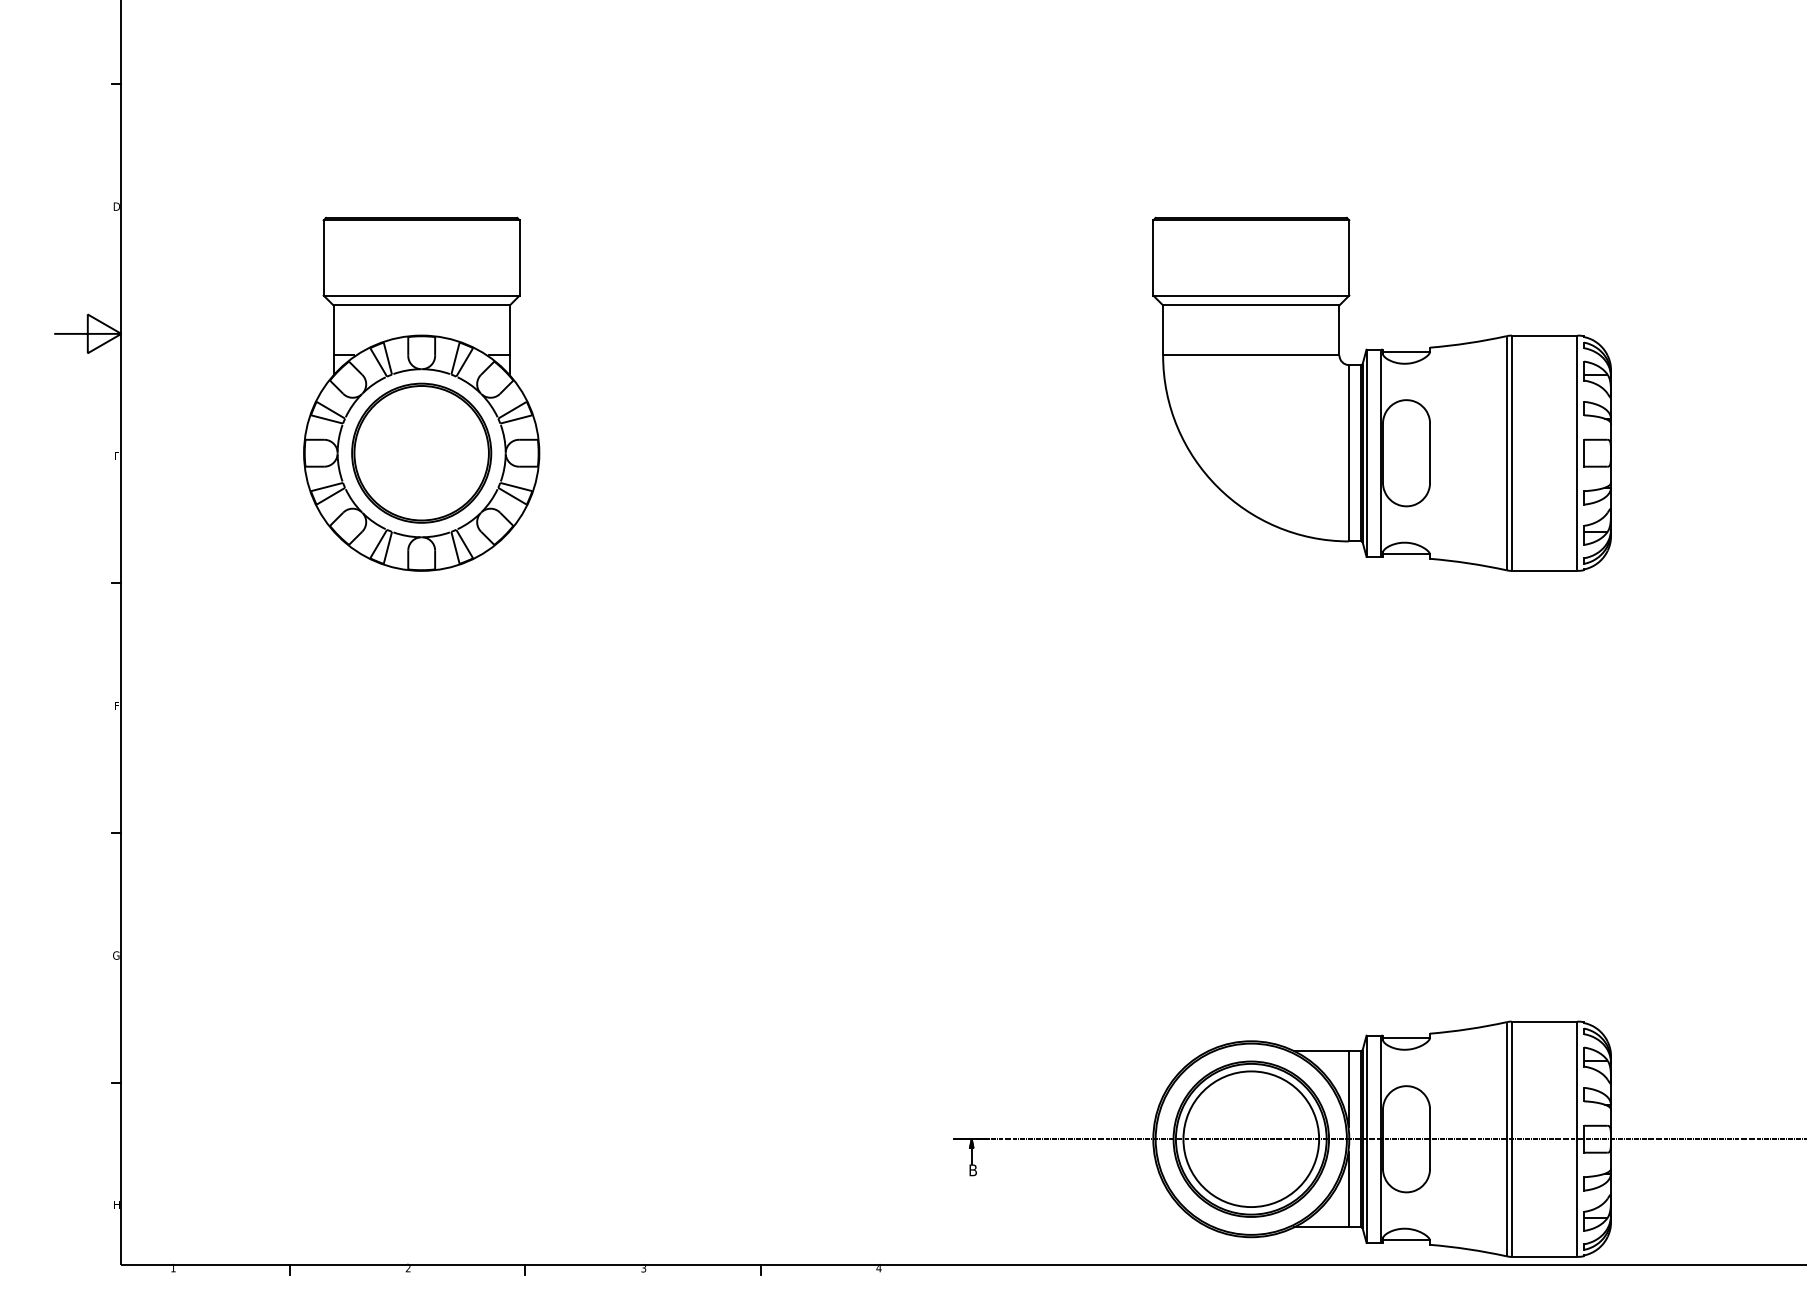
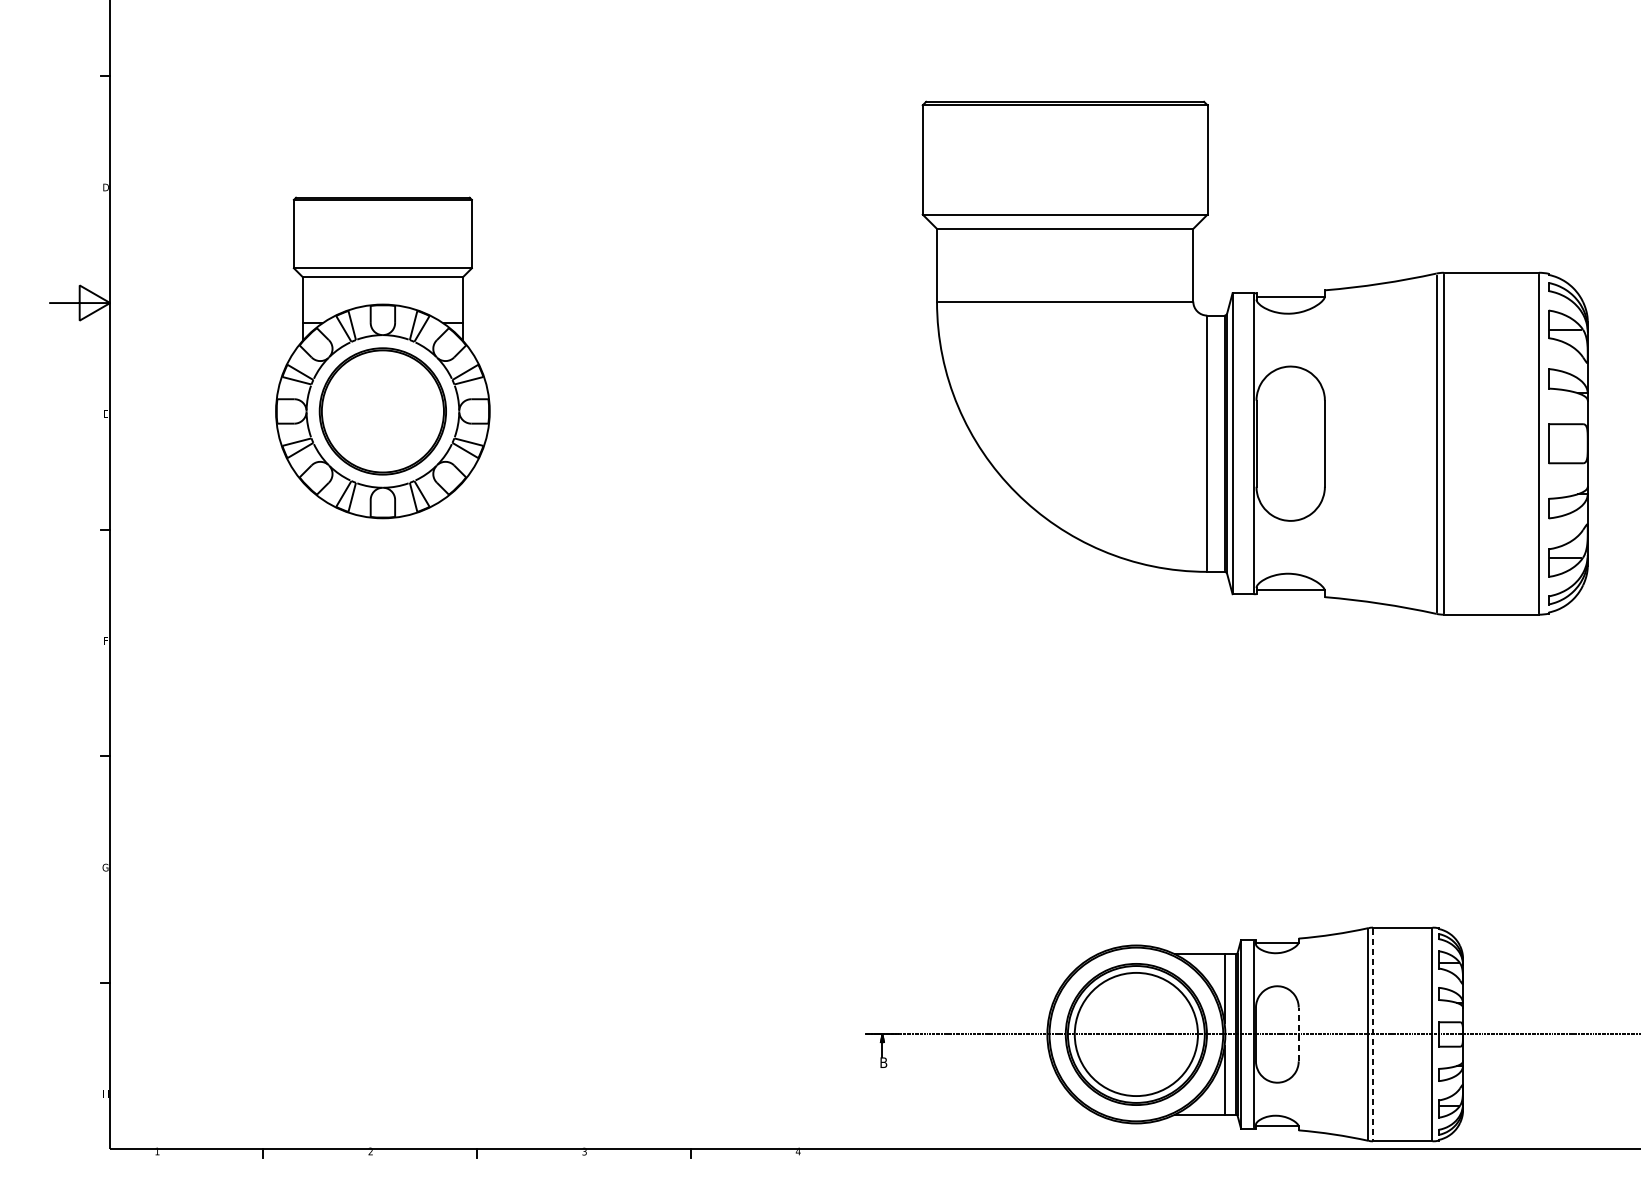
part: (1381, 393) -> (1254, 357), size x1.6
line: (1430, 1139) -> (1299, 1034), solid -> dashed
line: (1511, 1139) -> (1372, 1034), solid -> dashed

